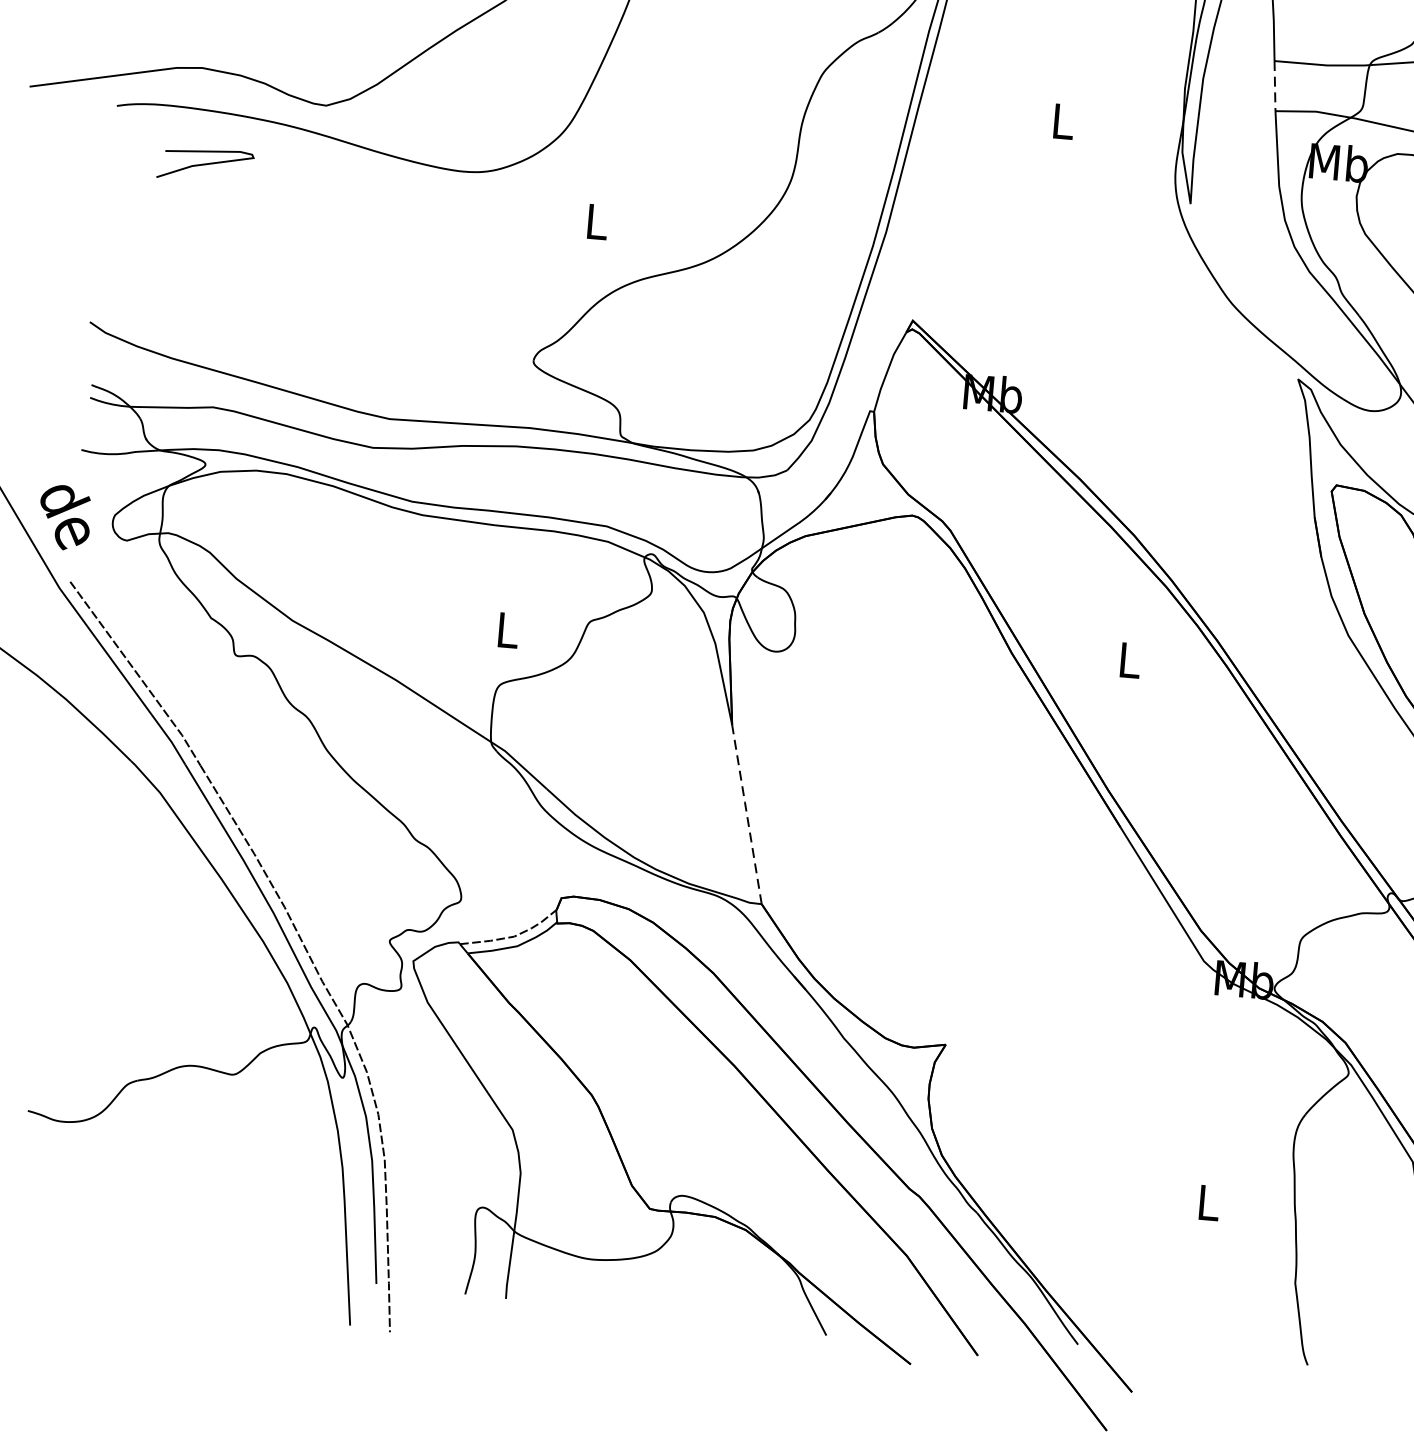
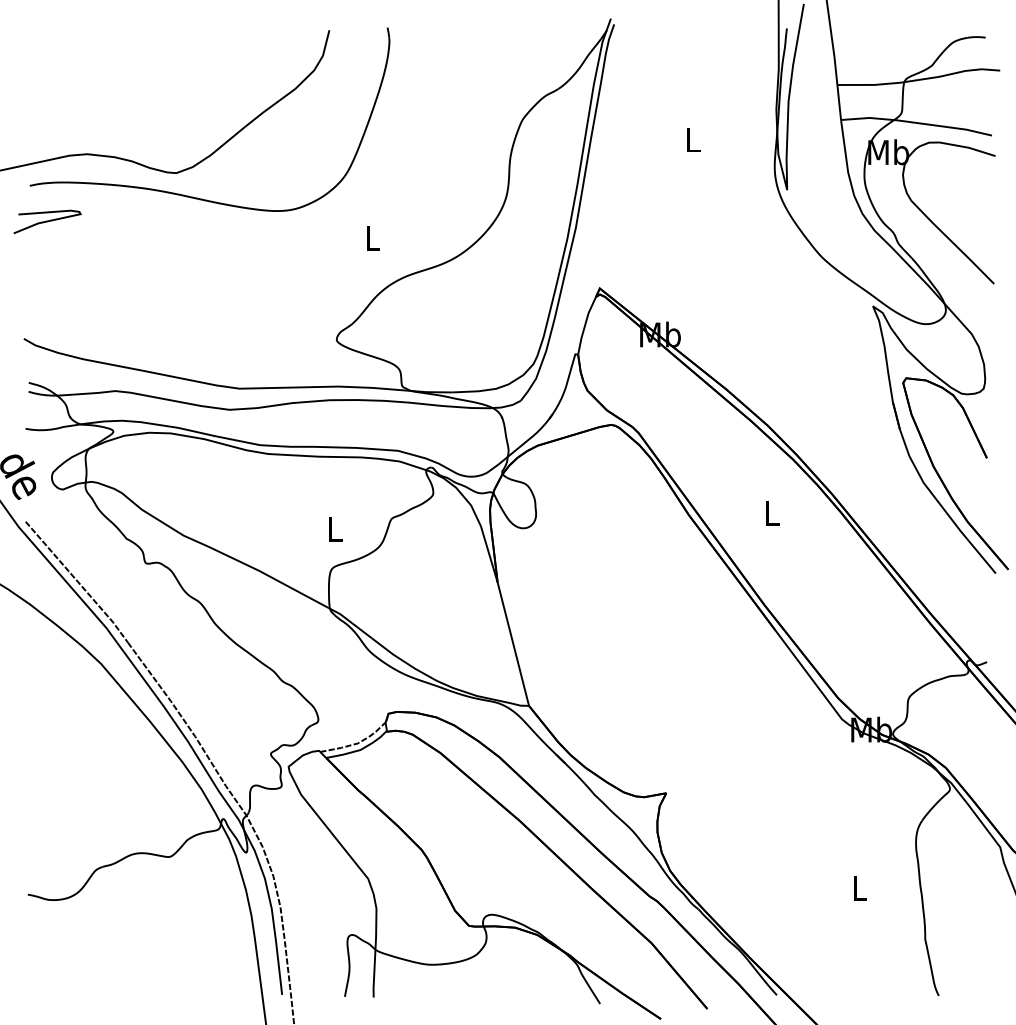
line: (1275, 86) -> (839, 102), dashed -> solid
curve: (205, 164) -> (47, 221), moved
line: (747, 813) -> (513, 643), dashed -> solid

